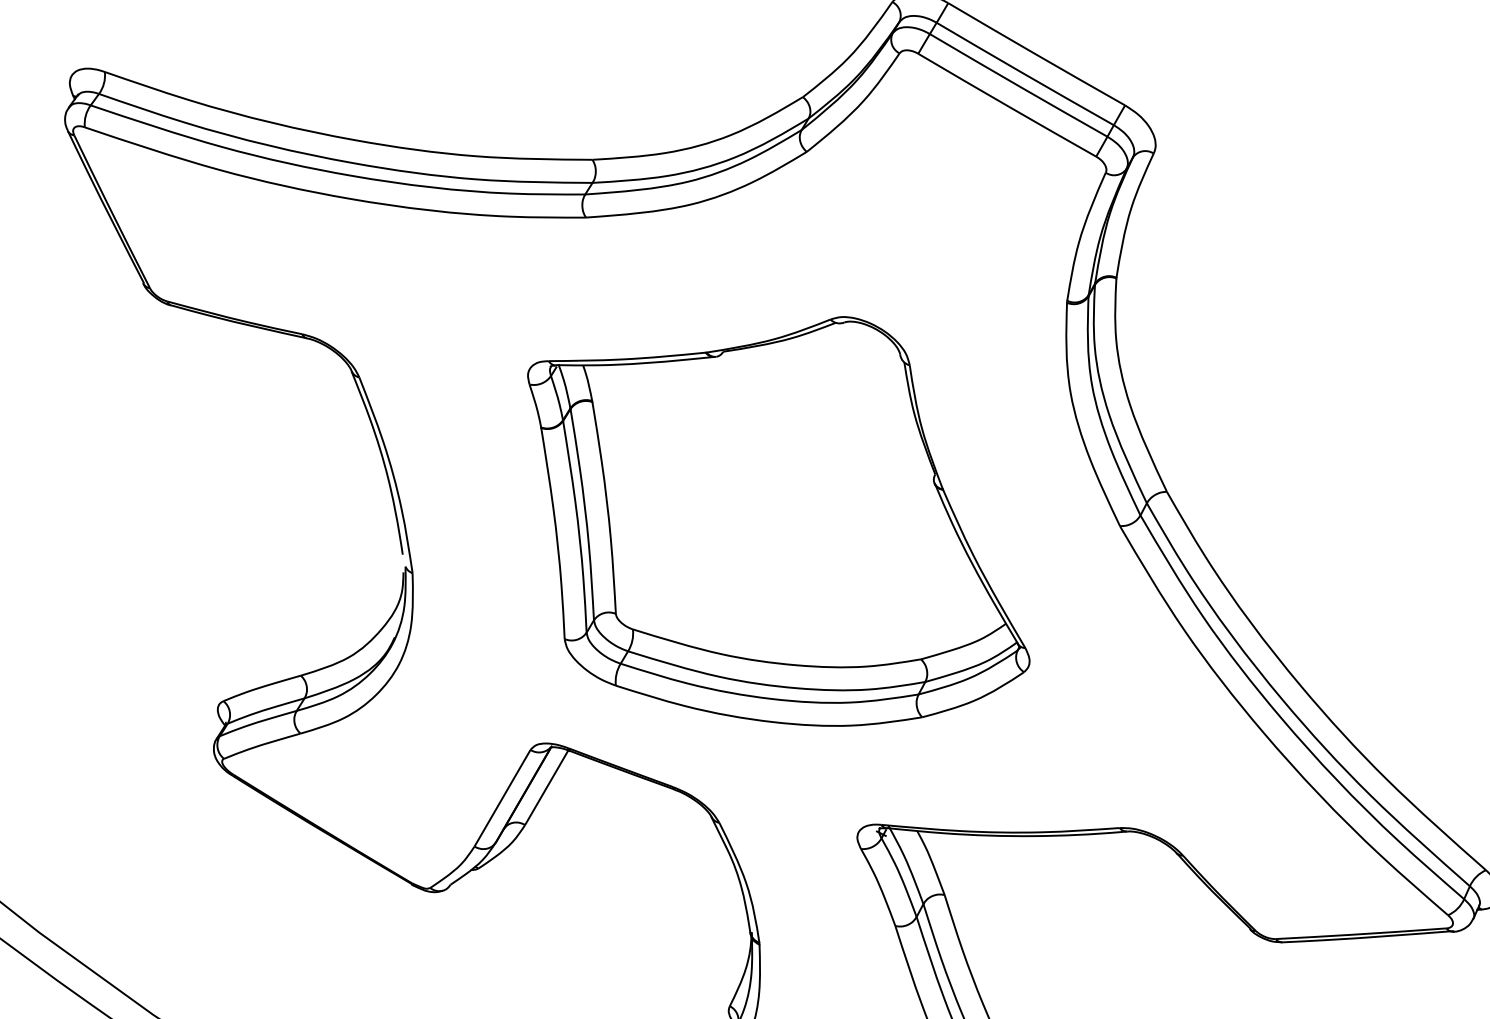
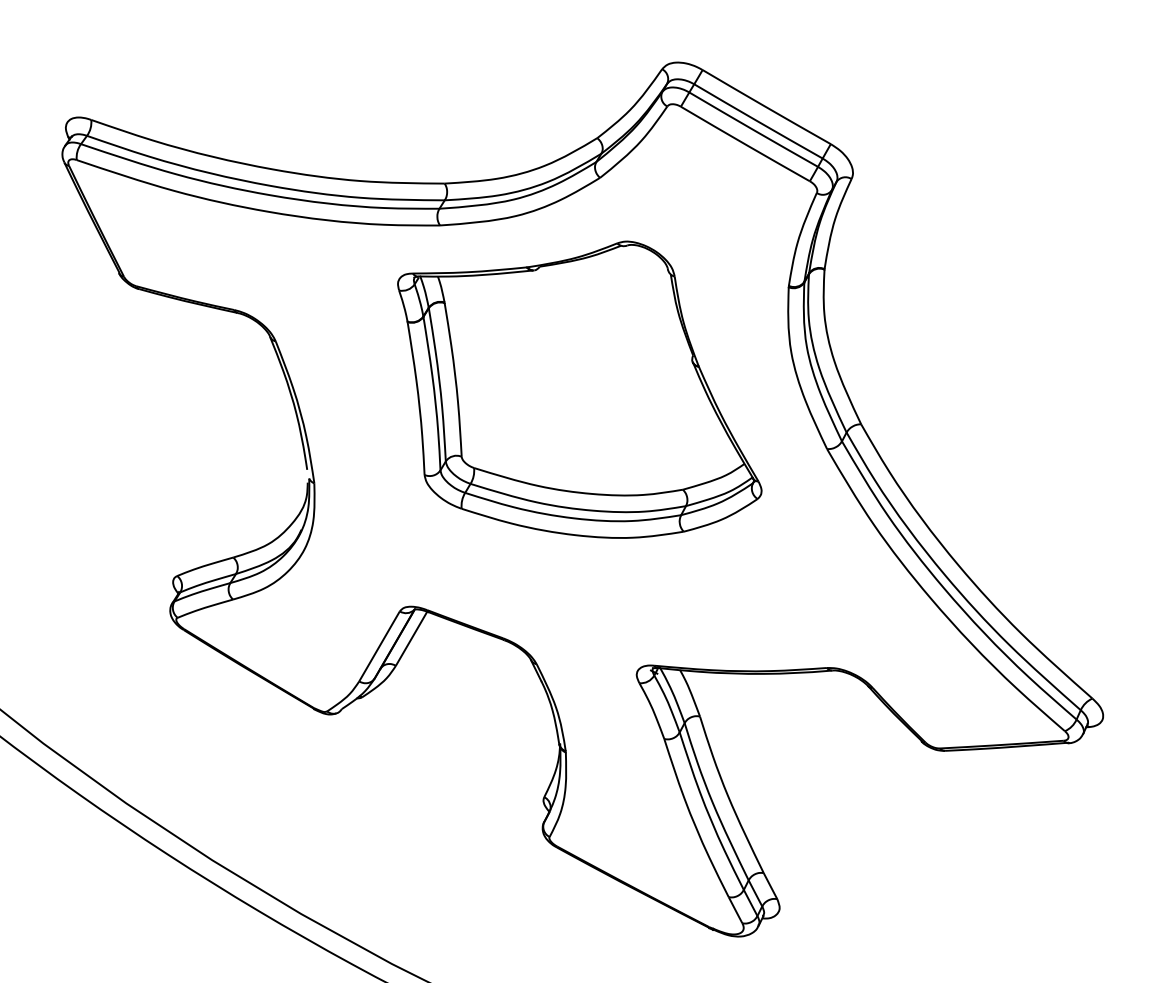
part: (778, 521) -> (579, 389), moved

